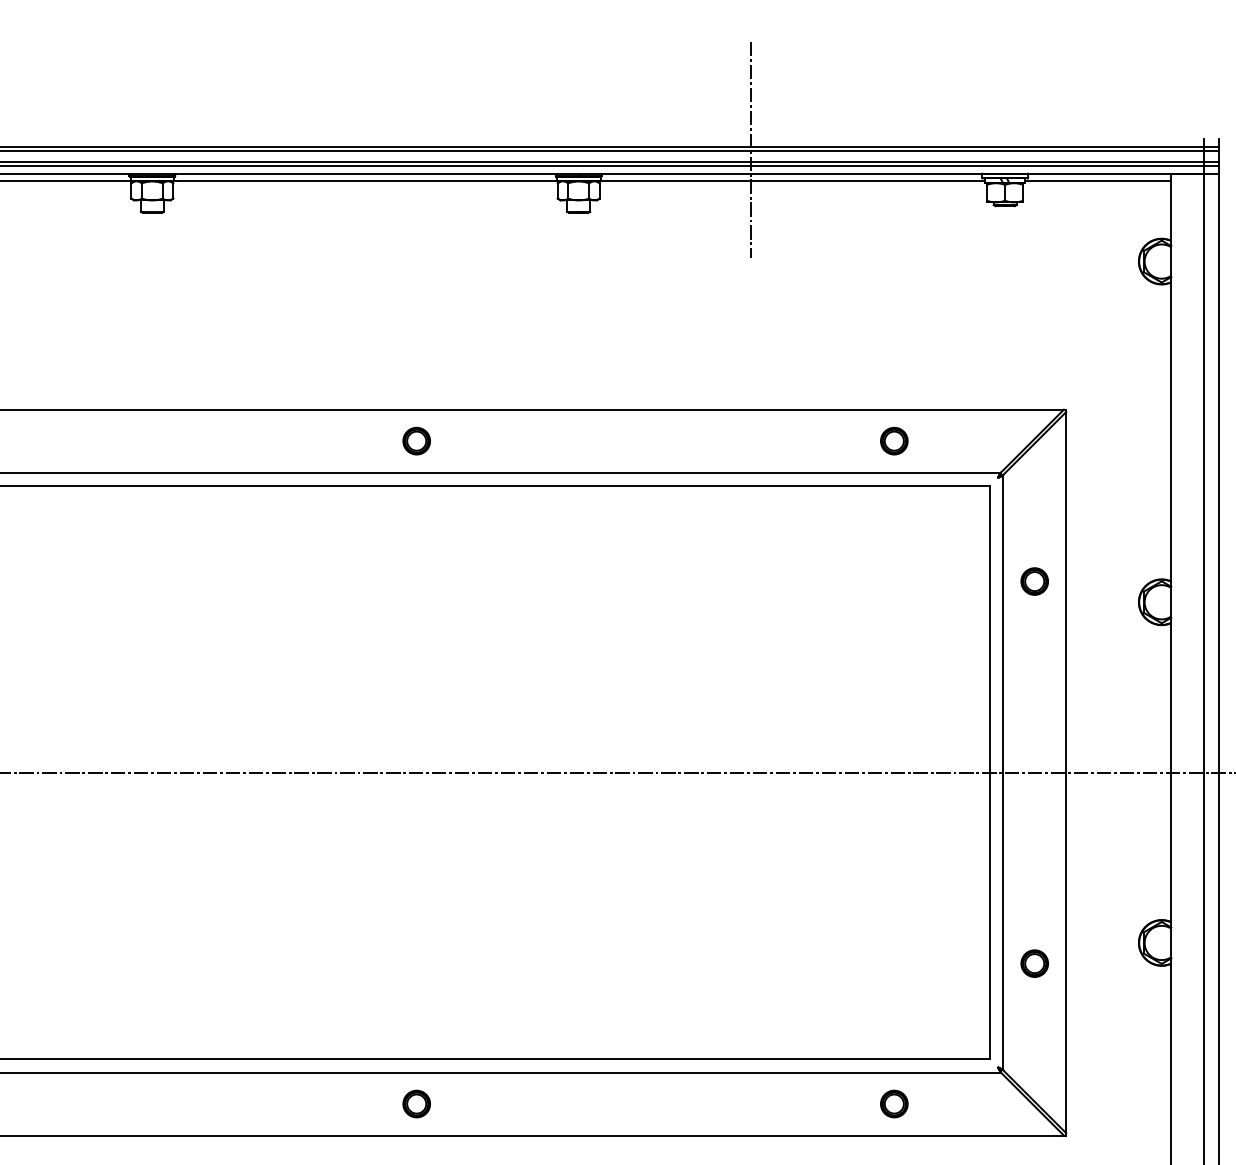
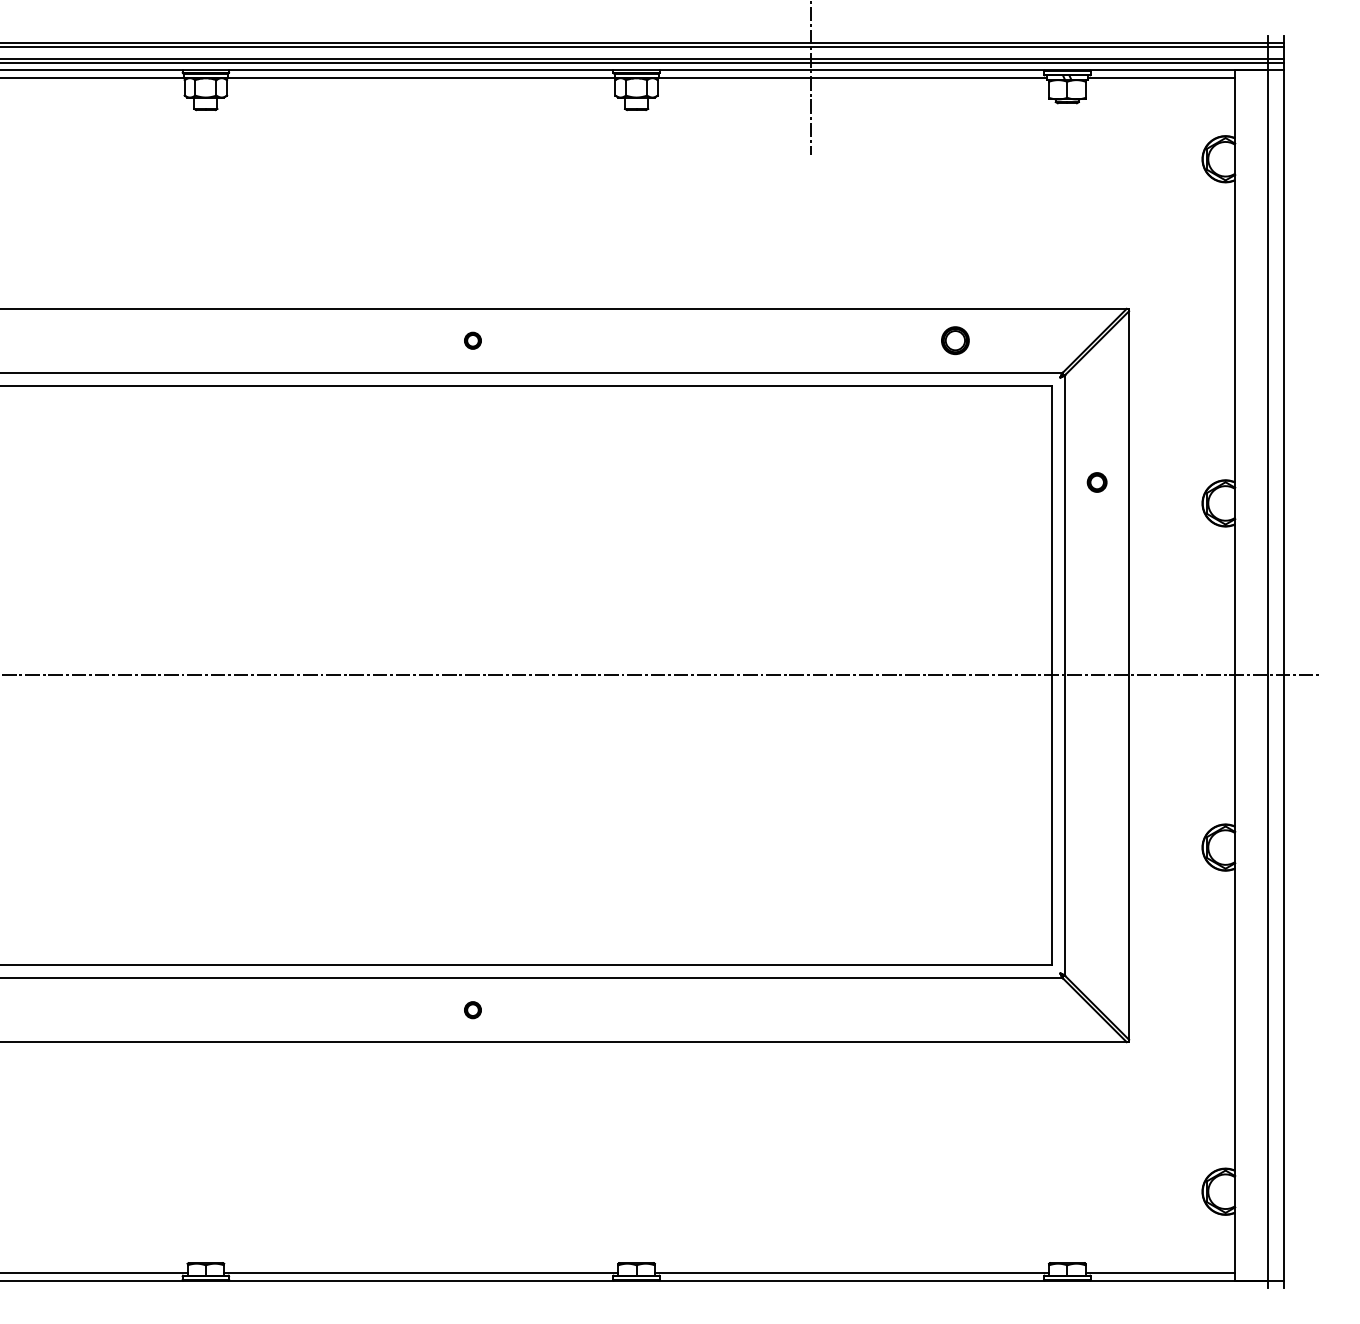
part: (416, 440) -> (472, 340), size x0.6
part: (1033, 581) -> (1096, 482), size x0.7
part: (1033, 963) -> (1096, 868), removed
part: (416, 1103) -> (472, 1009), size x0.6
part: (894, 1103) -> (955, 1009), removed

